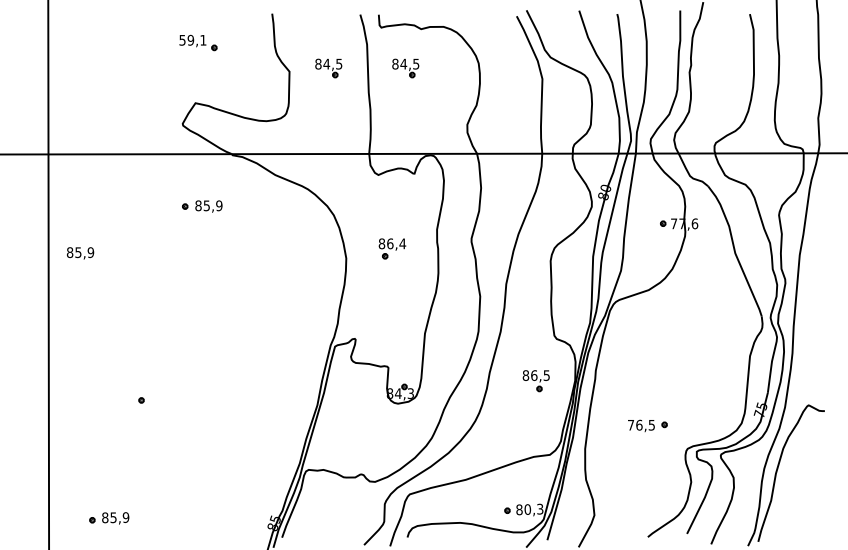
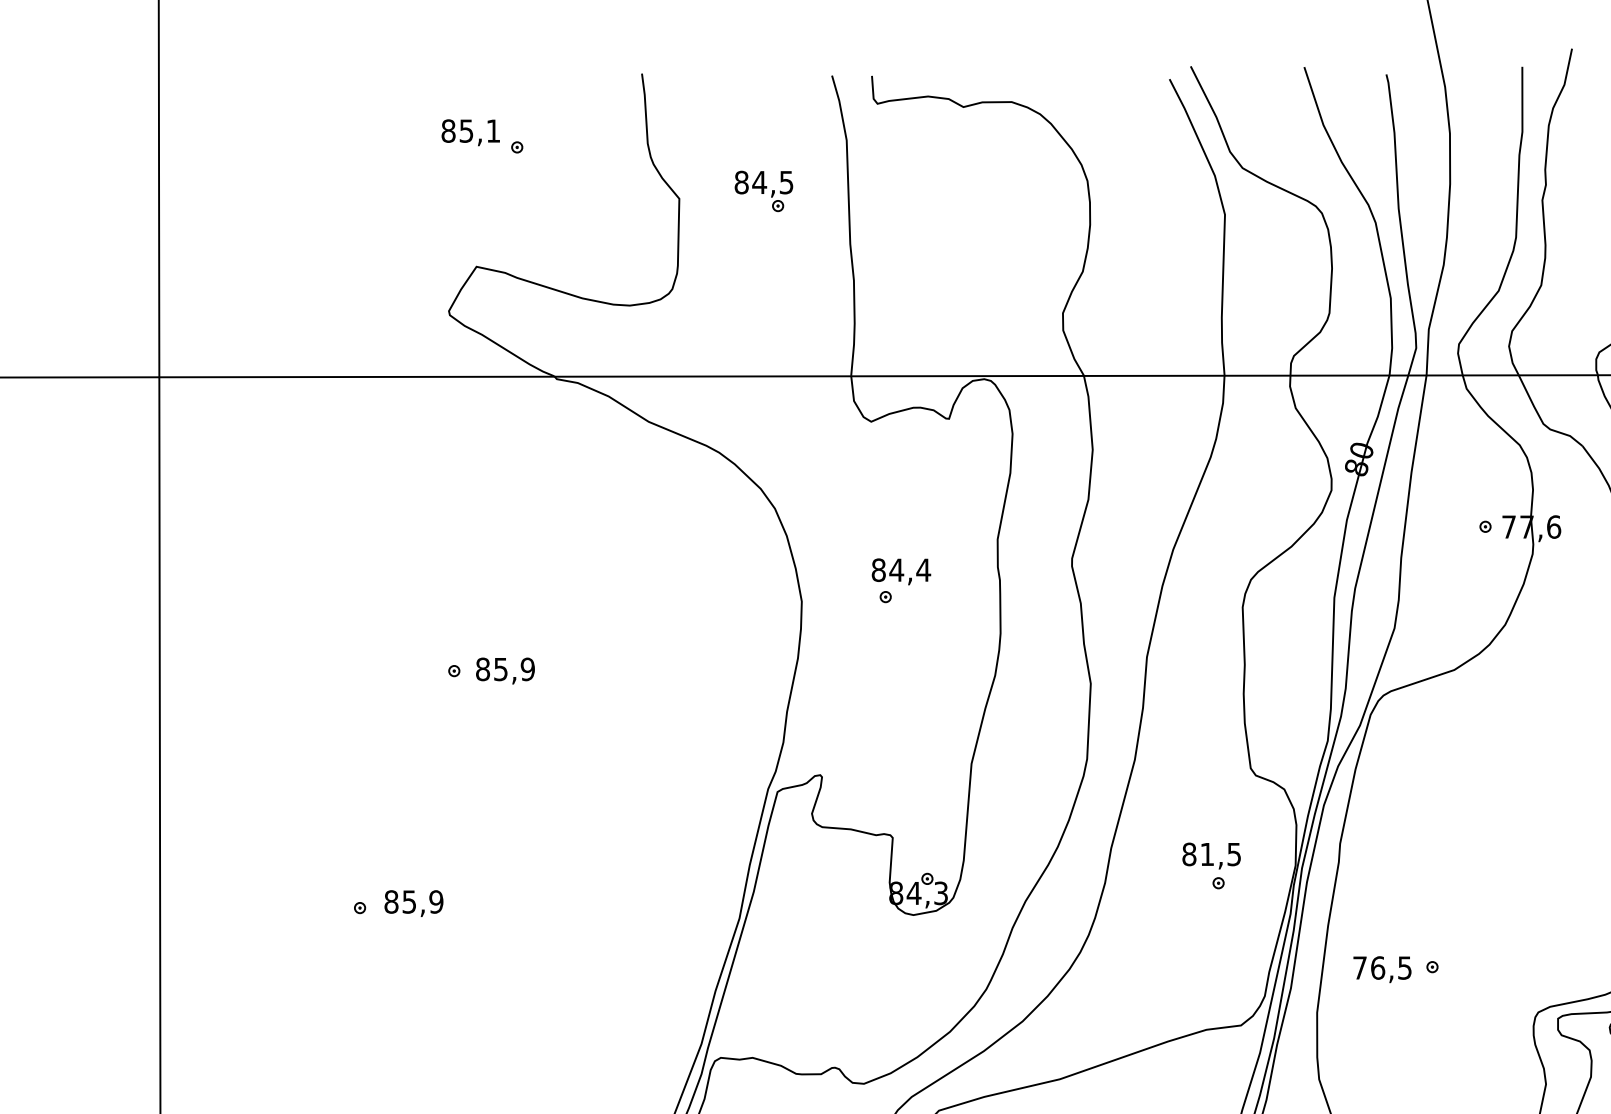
text: (186, 39) -> (457, 129), 59,1 -> 85,1
part: (405, 68) -> (929, 191), removed
part: (202, 206) -> (491, 670), moved
text: (389, 243) -> (895, 569), 86,4 -> 84,4
text: (80, 253) -> (413, 903), moved
text: (534, 375) -> (1207, 854), 86,5 -> 81,5
part: (647, 425) -> (1395, 968), moved

